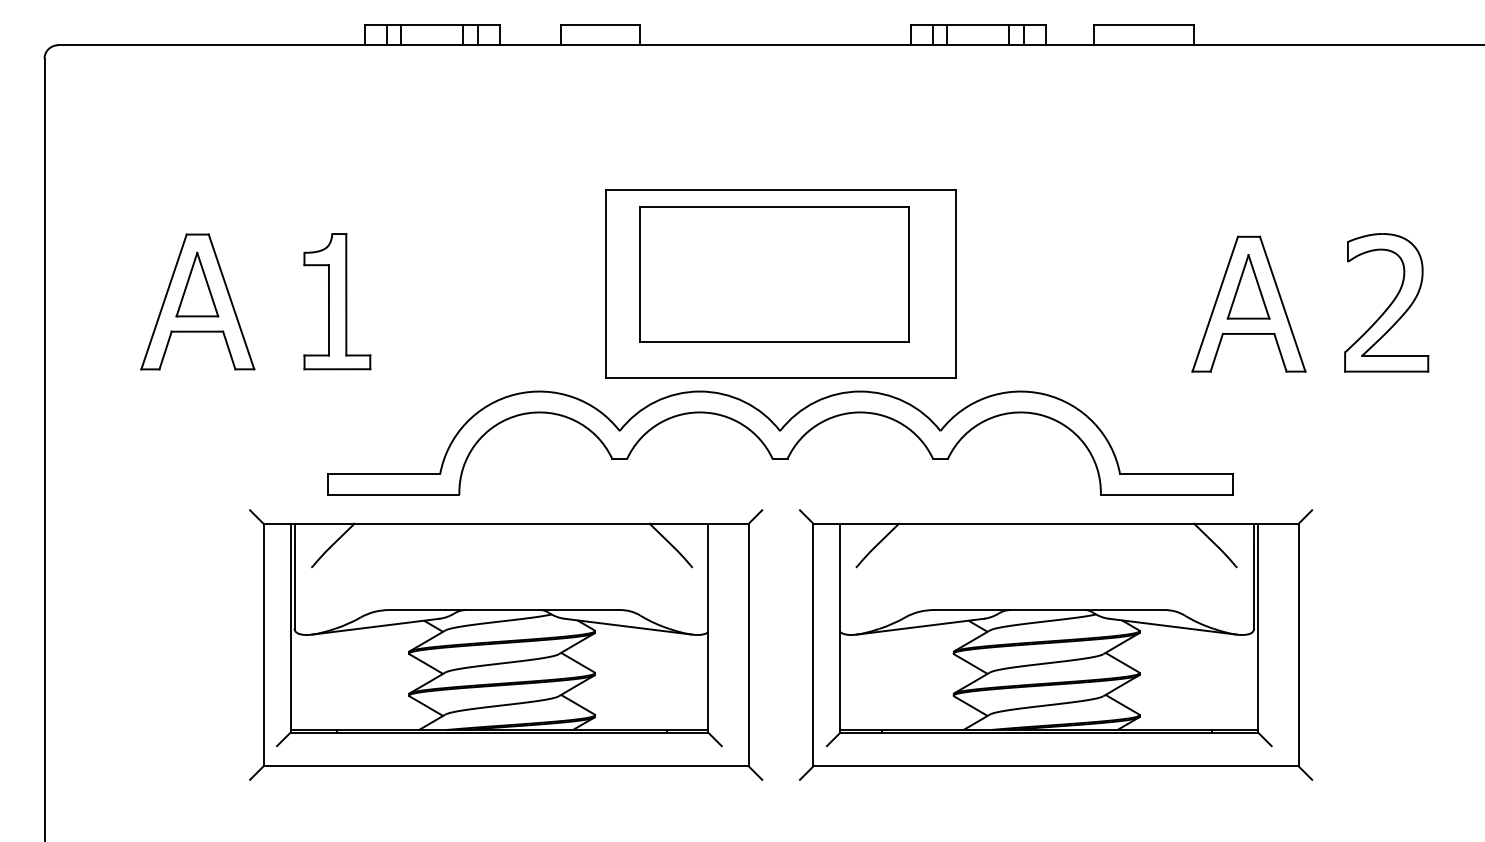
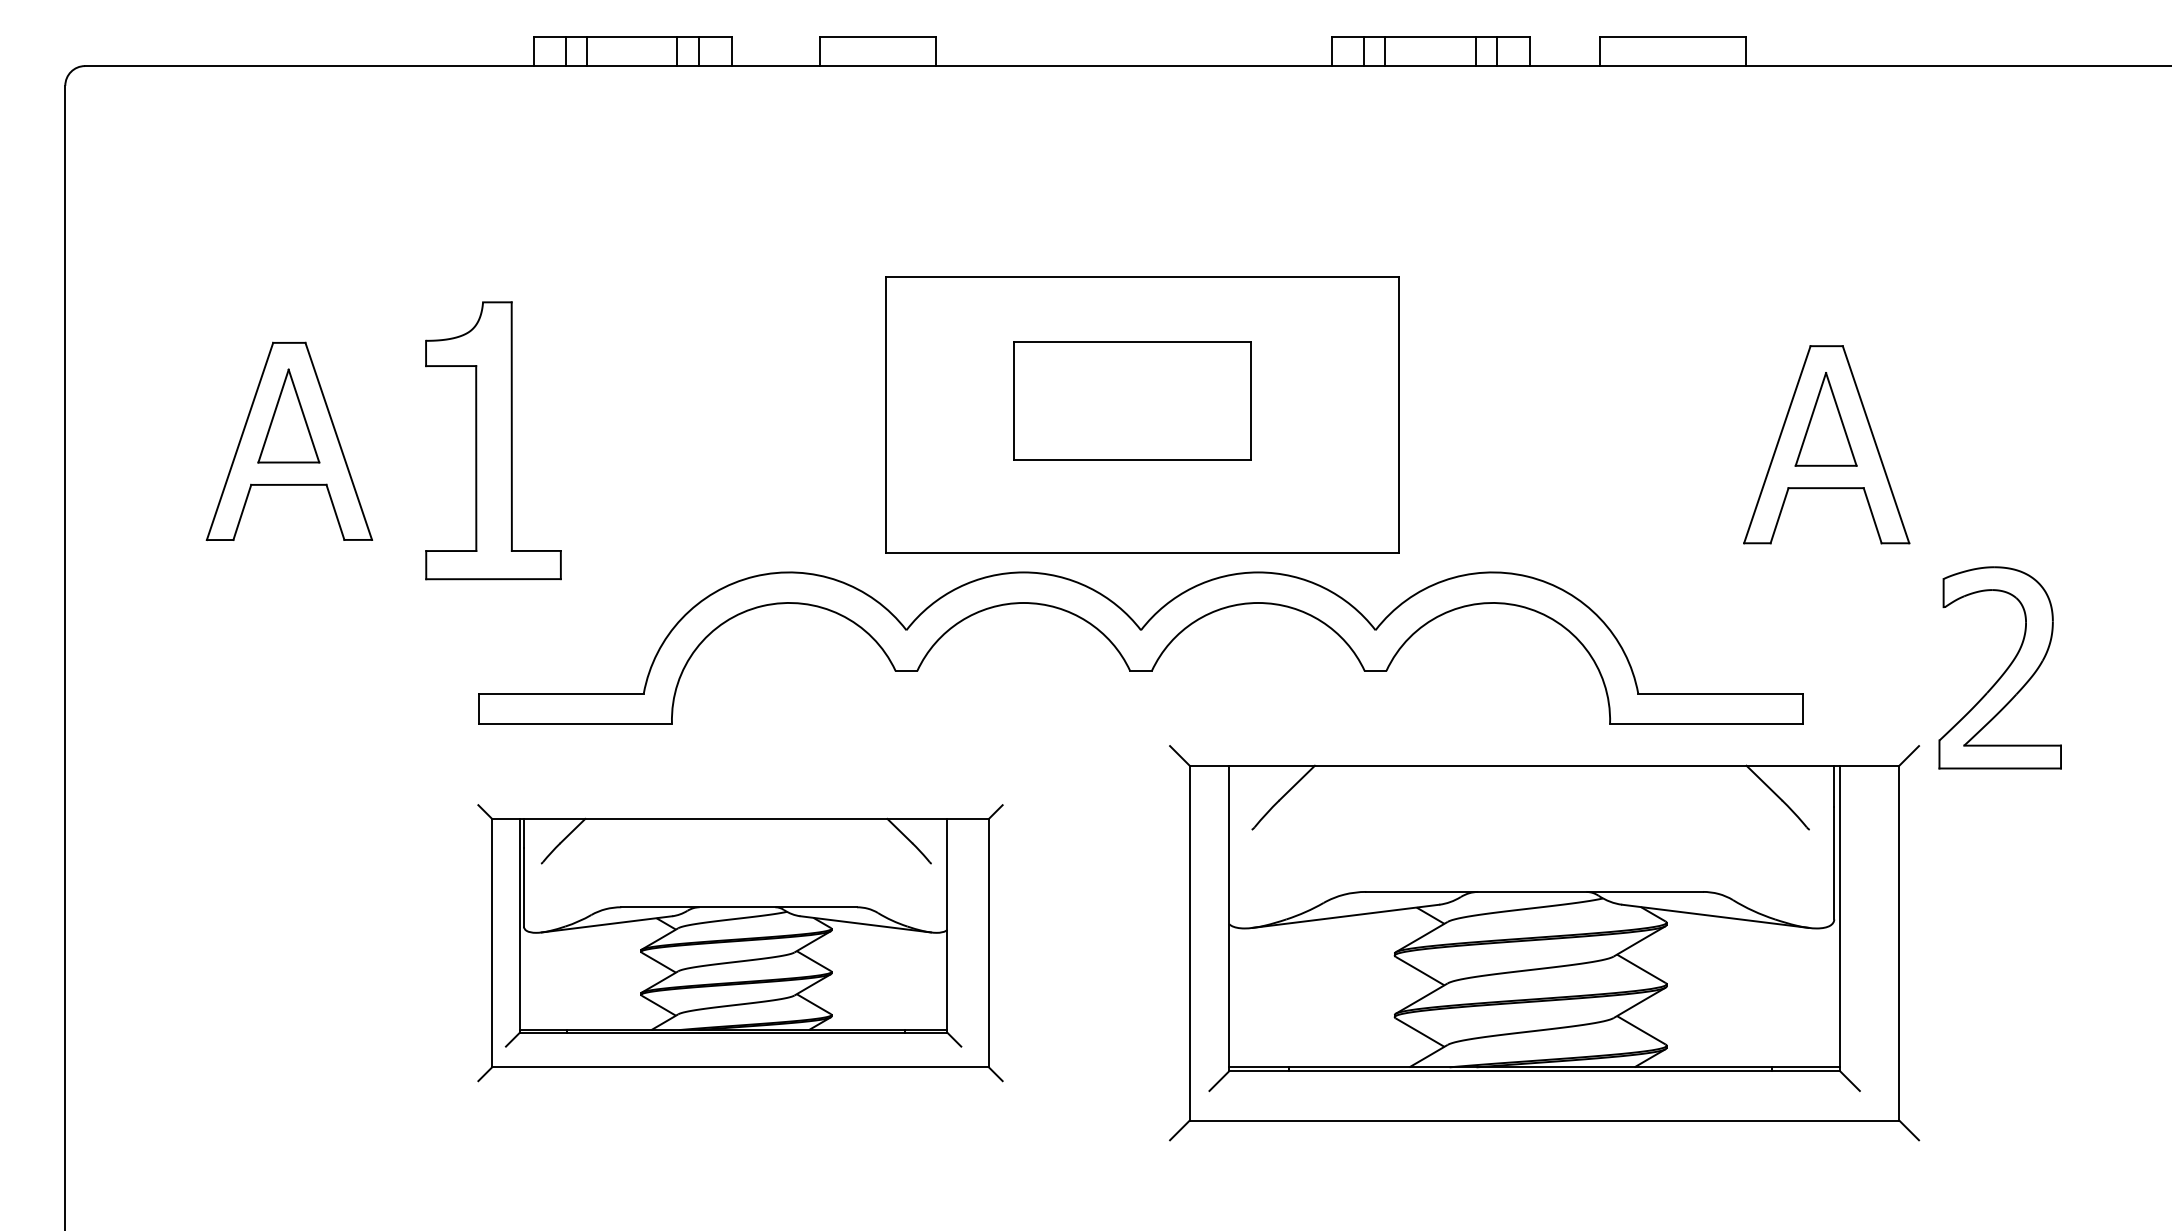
part: (774, 274) -> (1132, 401), size x0.6
part: (337, 301) -> (493, 440), size x1.4
part: (1386, 302) -> (2000, 667), moved
part: (506, 644) -> (740, 942), size x0.7

